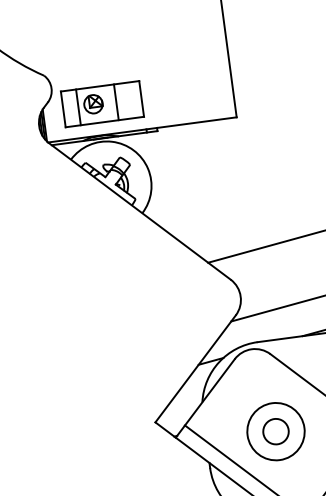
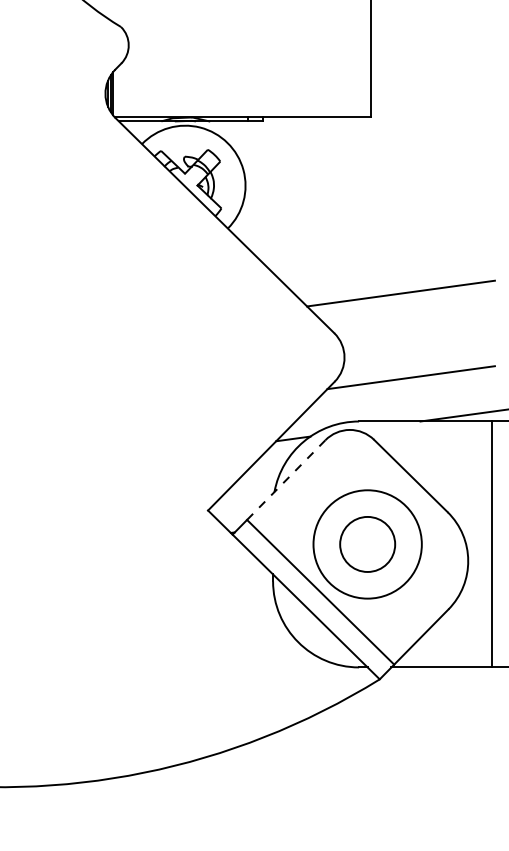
part: (102, 104) -> (193, 75), removed
line: (210, 392) -> (286, 480), solid -> dashed
circle: (275, 431) -> (367, 544), size x1.4
circle: (275, 431) -> (367, 544), size x1.6

